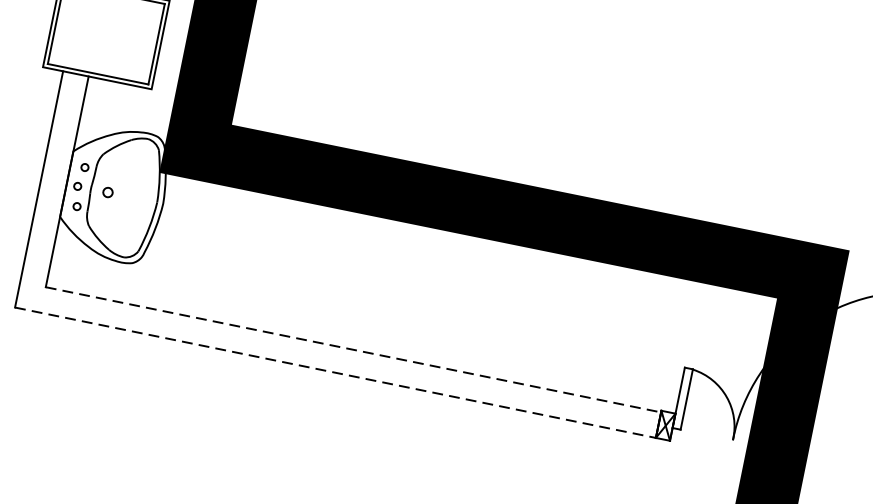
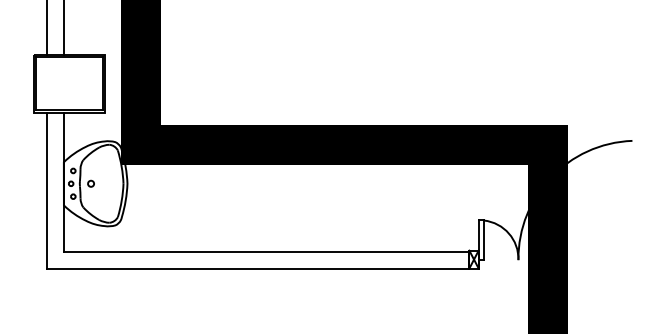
line: (353, 349) -> (266, 251), dashed -> solid
line: (335, 372) -> (258, 268), dashed -> solid

